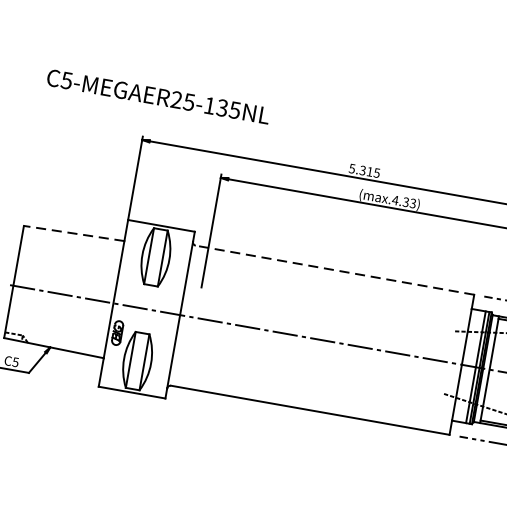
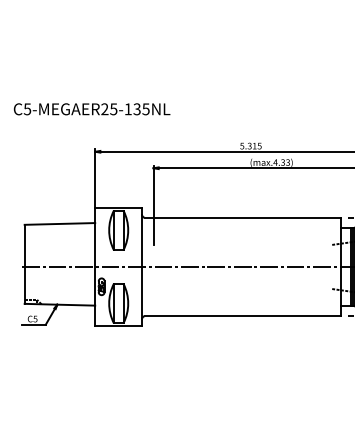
text: (157, 96) -> (91, 109), moved
line: (73, 232) -> (59, 223), dashed -> solid
line: (334, 270) -> (242, 217), dashed -> solid

